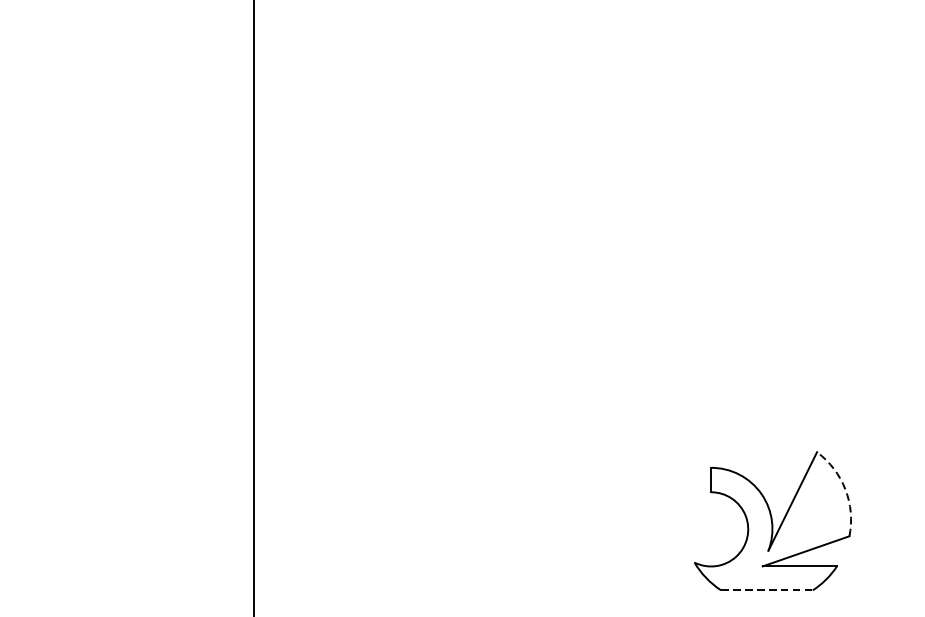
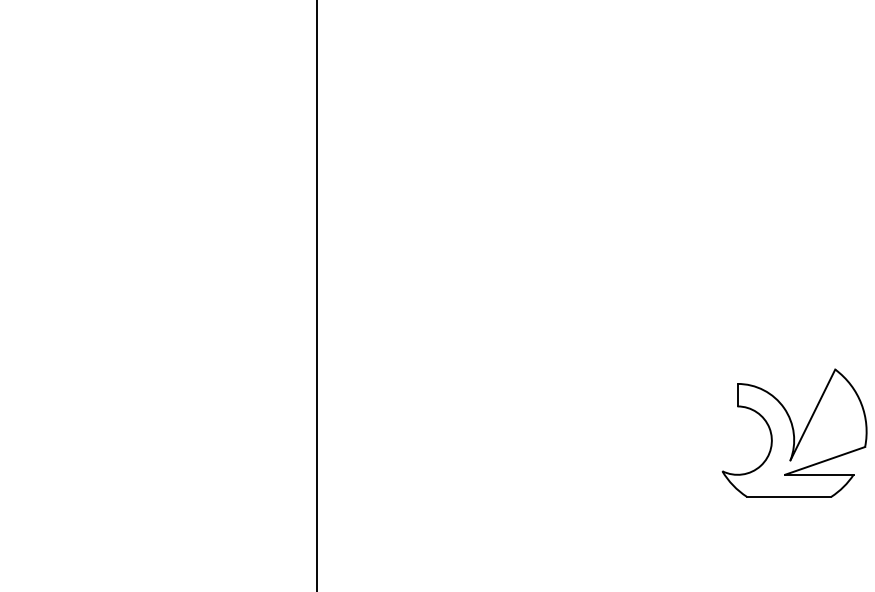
arc: (845, 489) -> (861, 403), dashed -> solid
line: (767, 590) -> (789, 496), dashed -> solid

